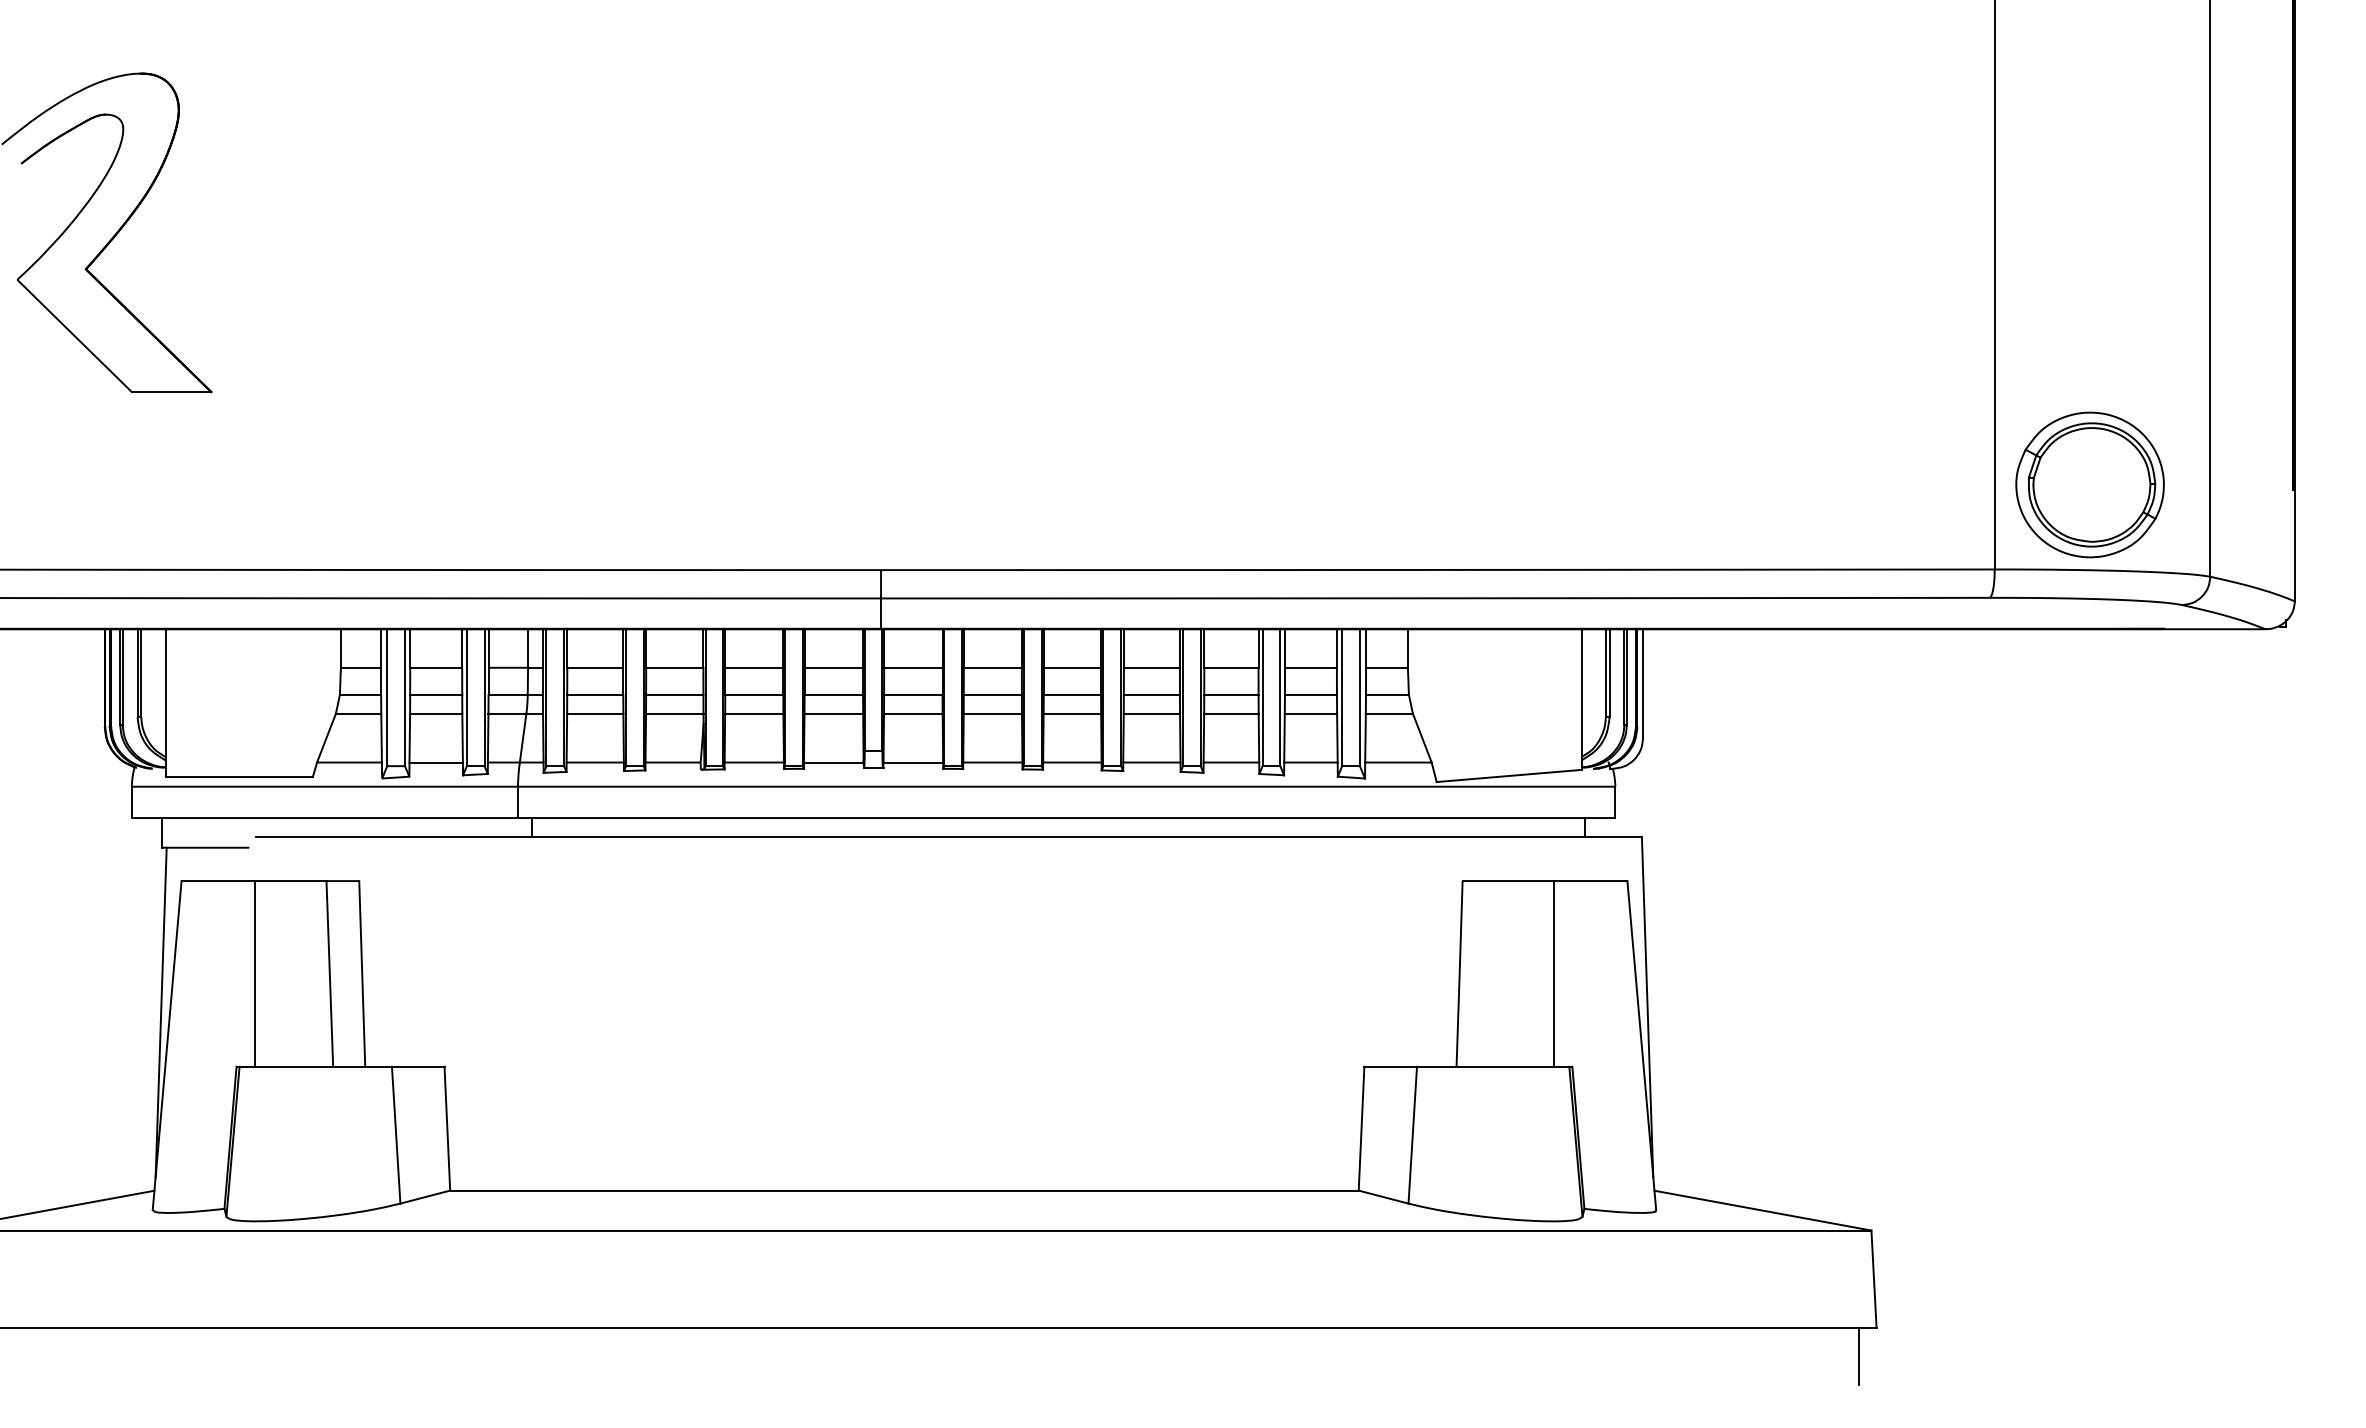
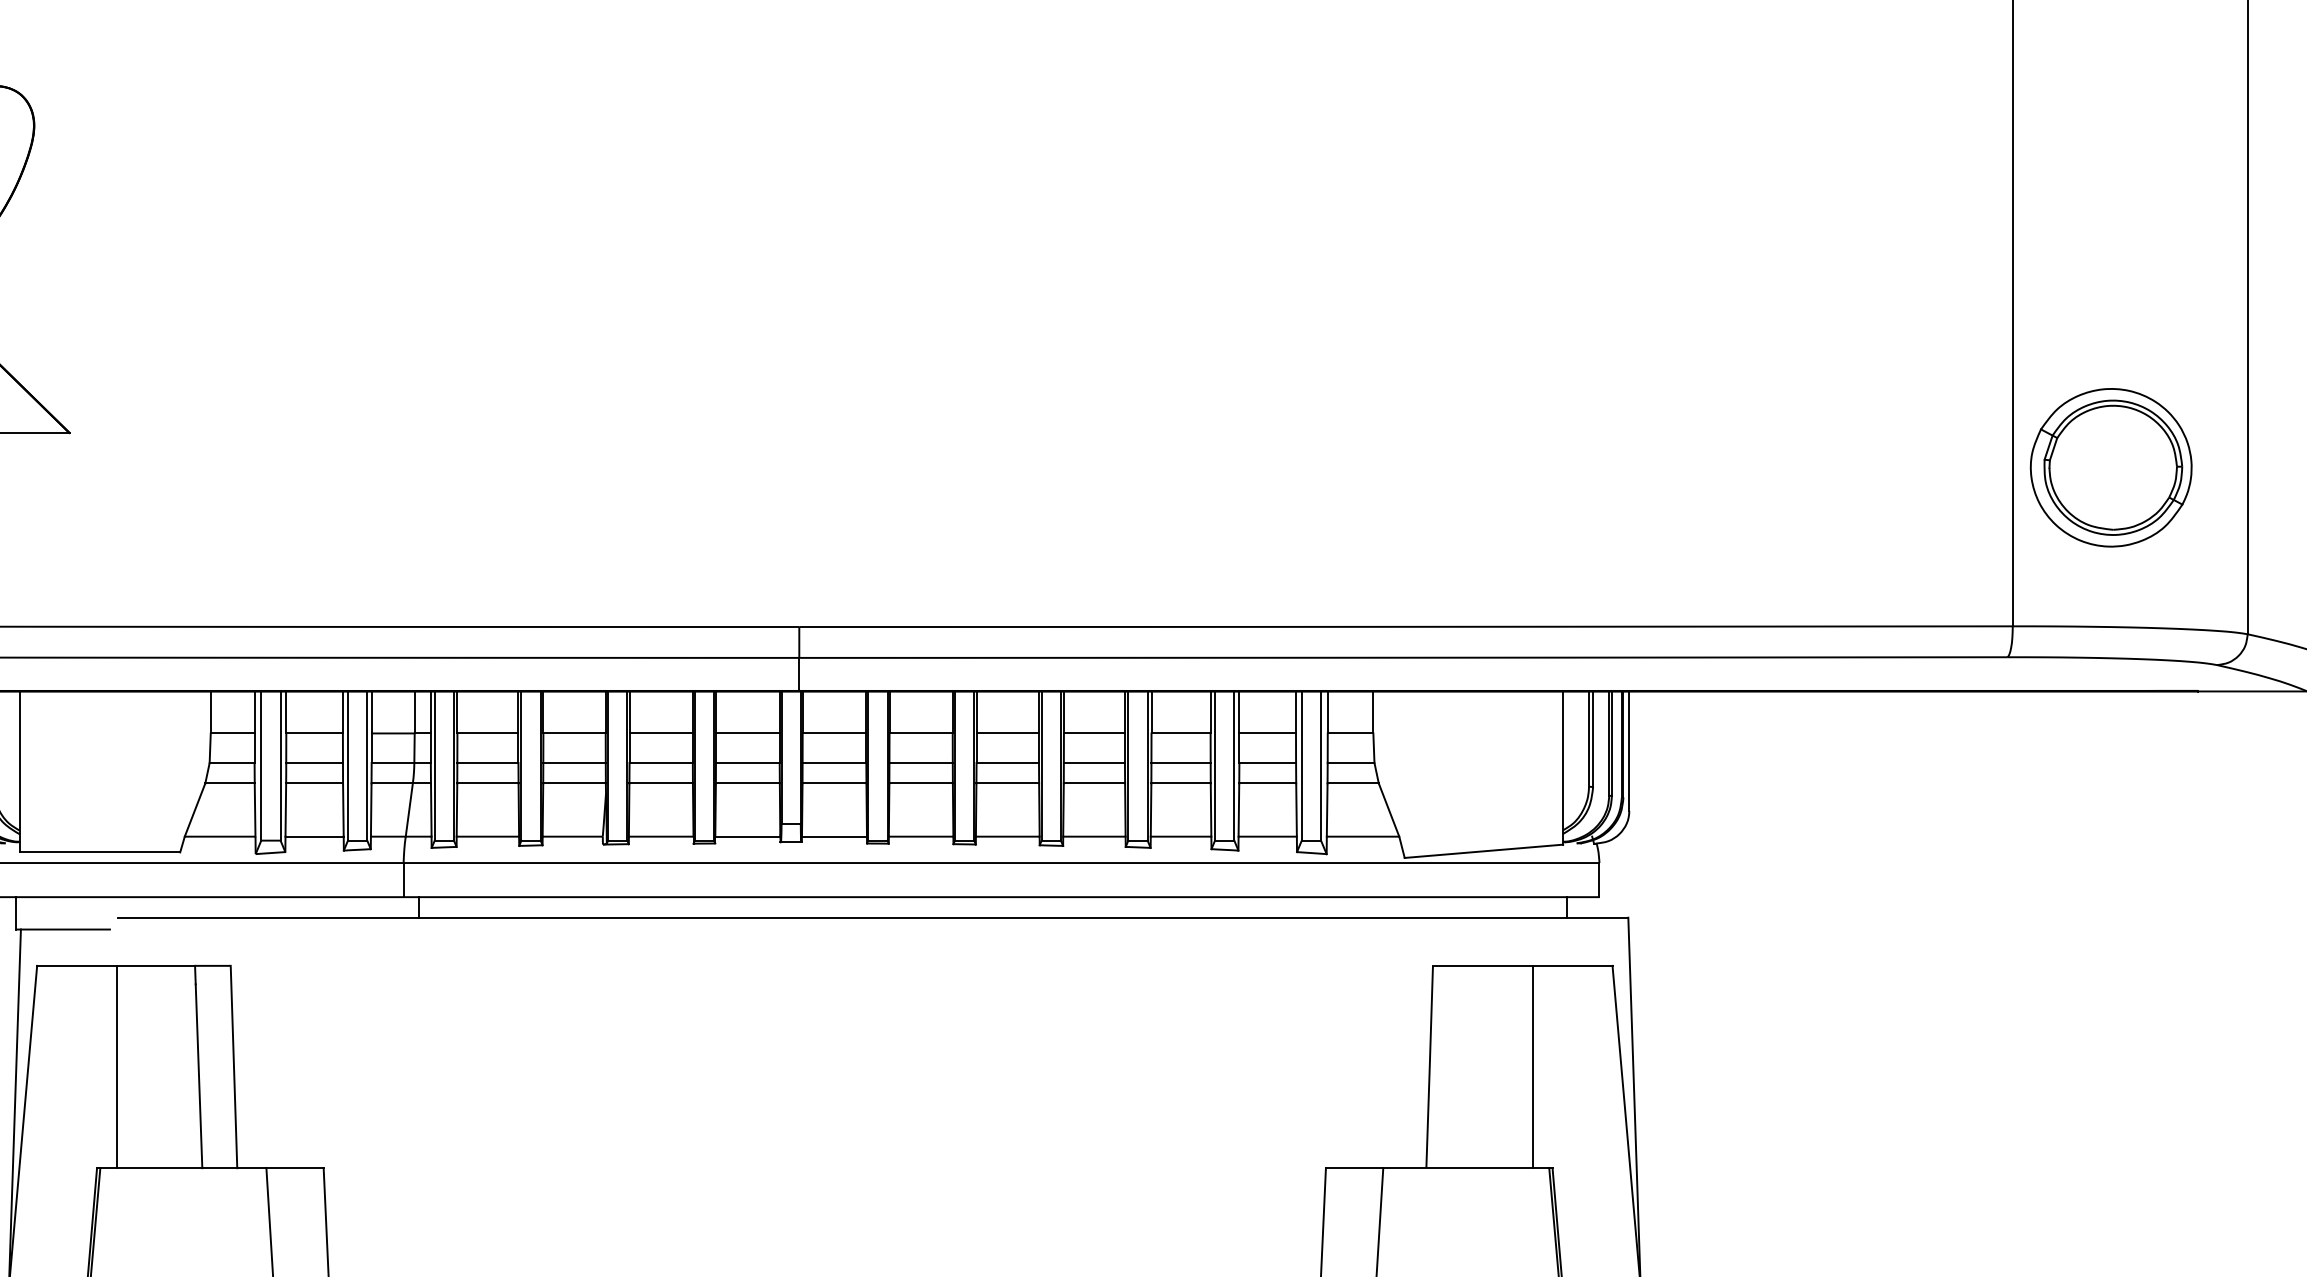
part: (2089, 484) -> (2110, 467), moved

